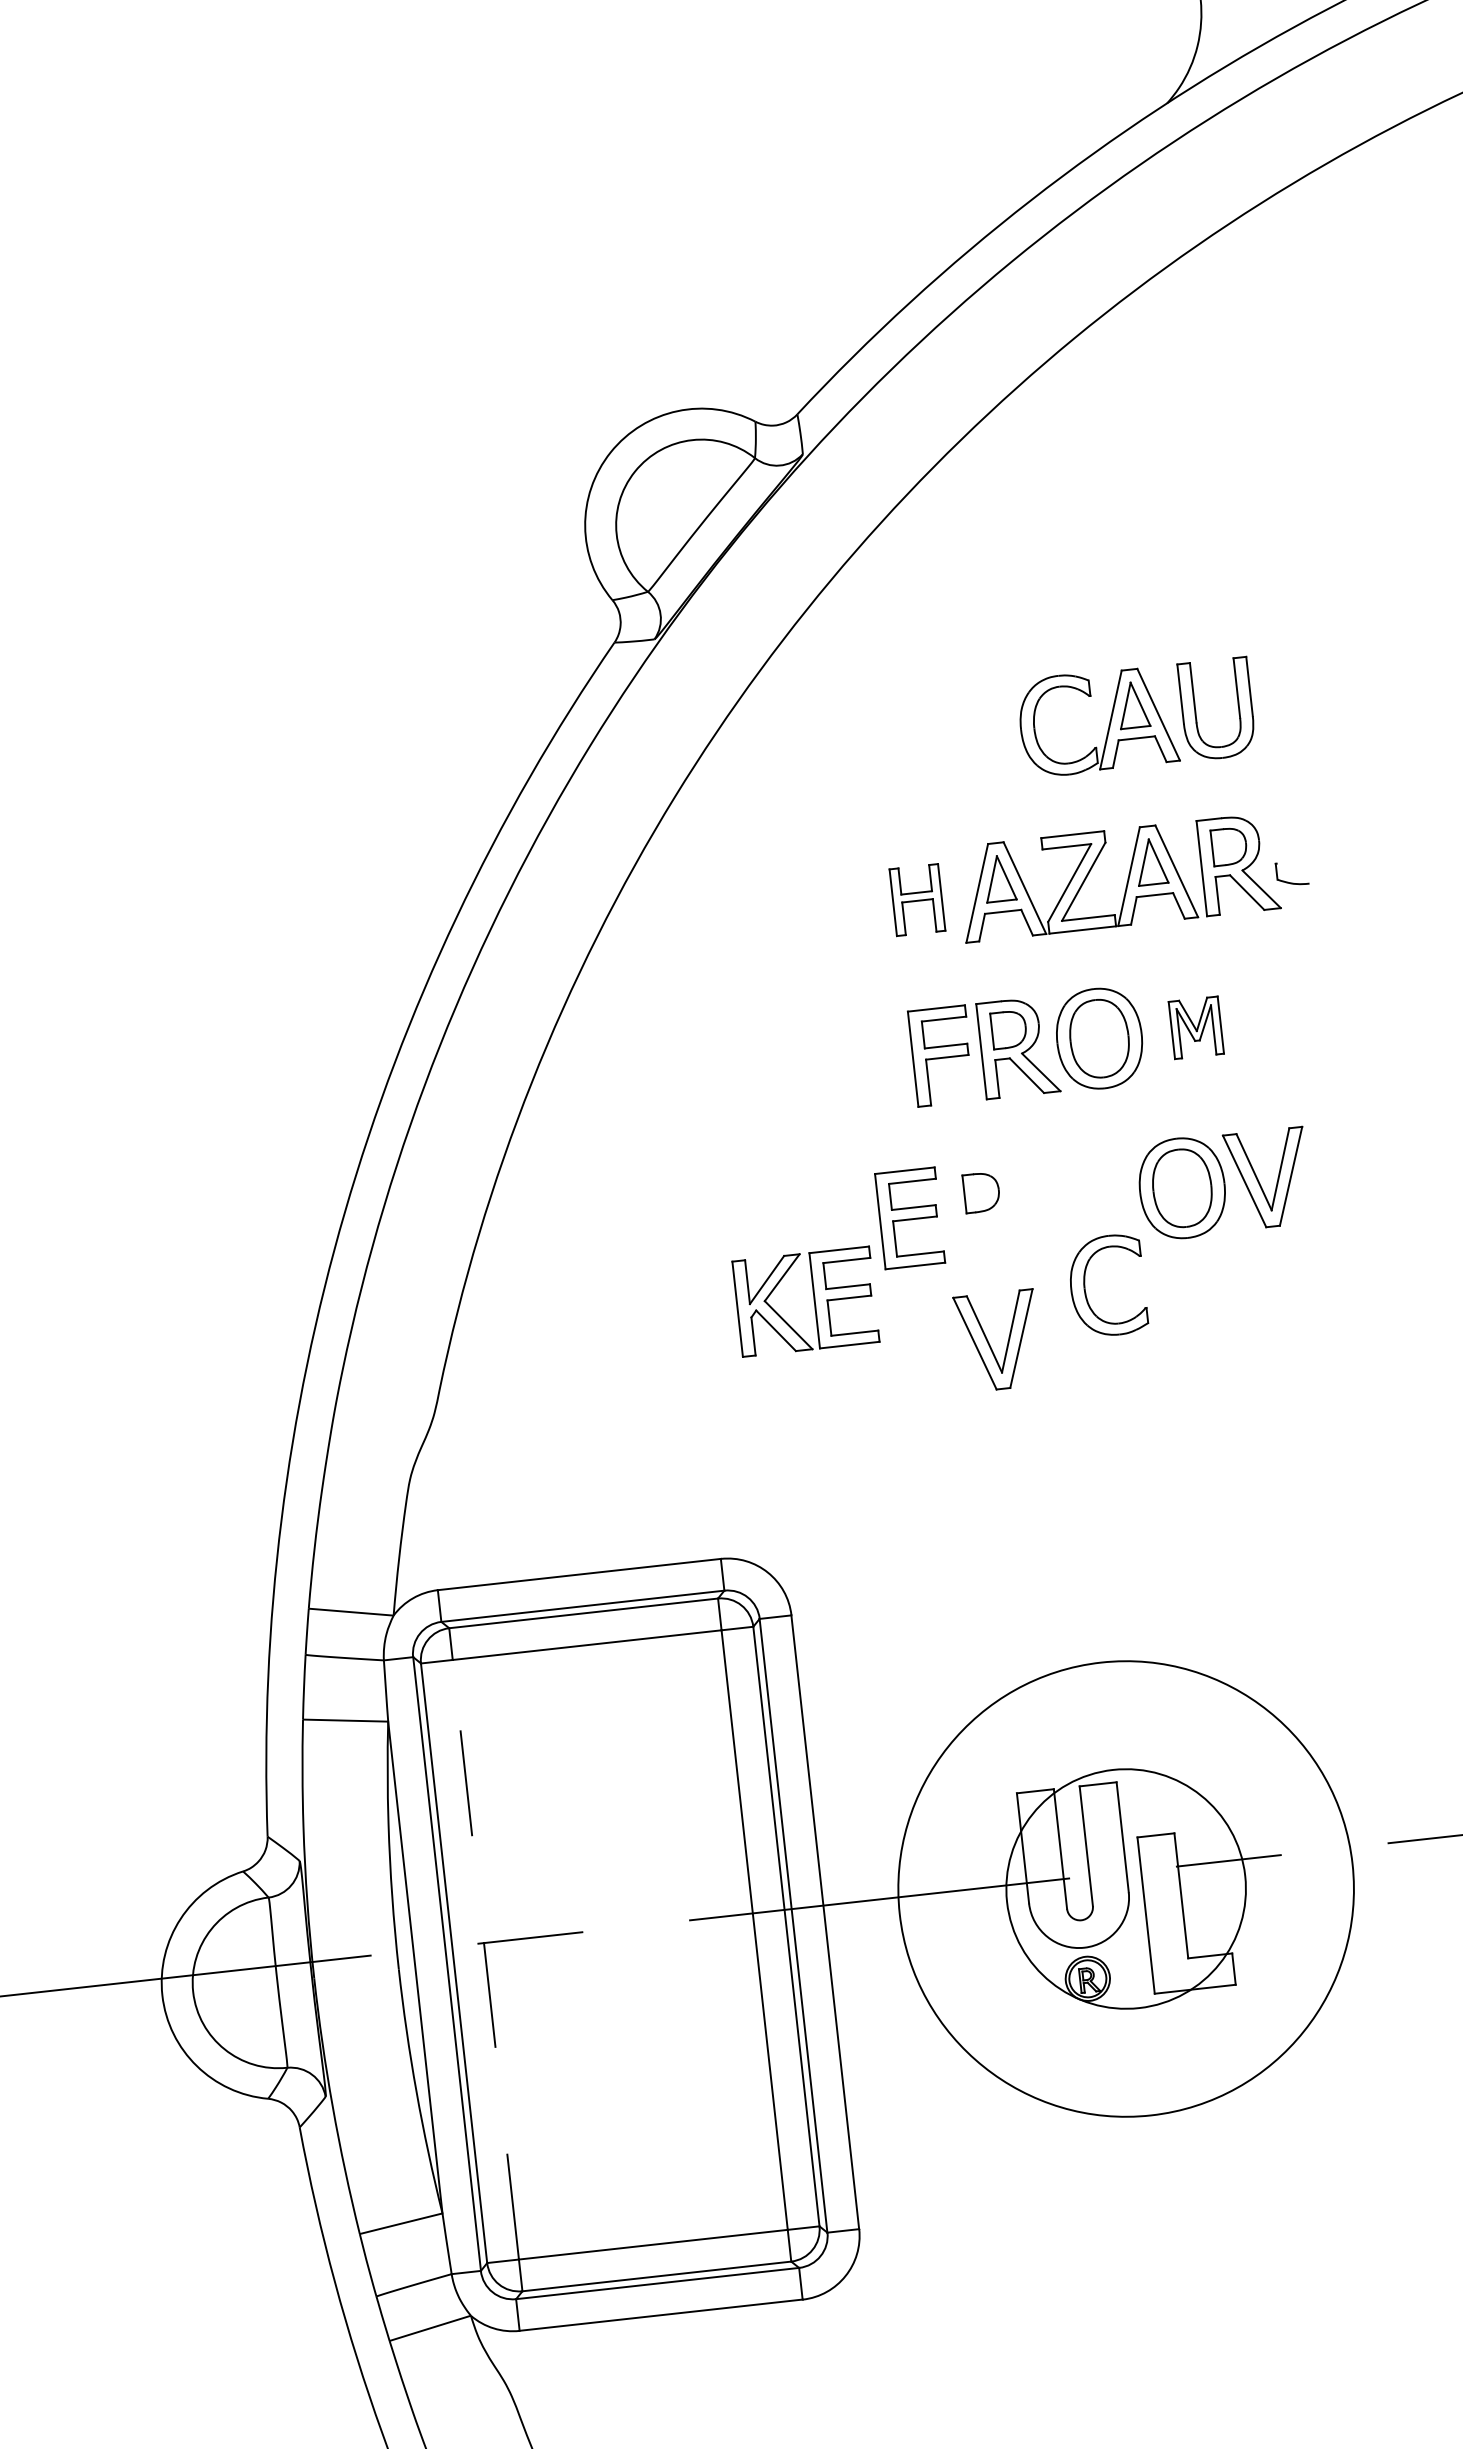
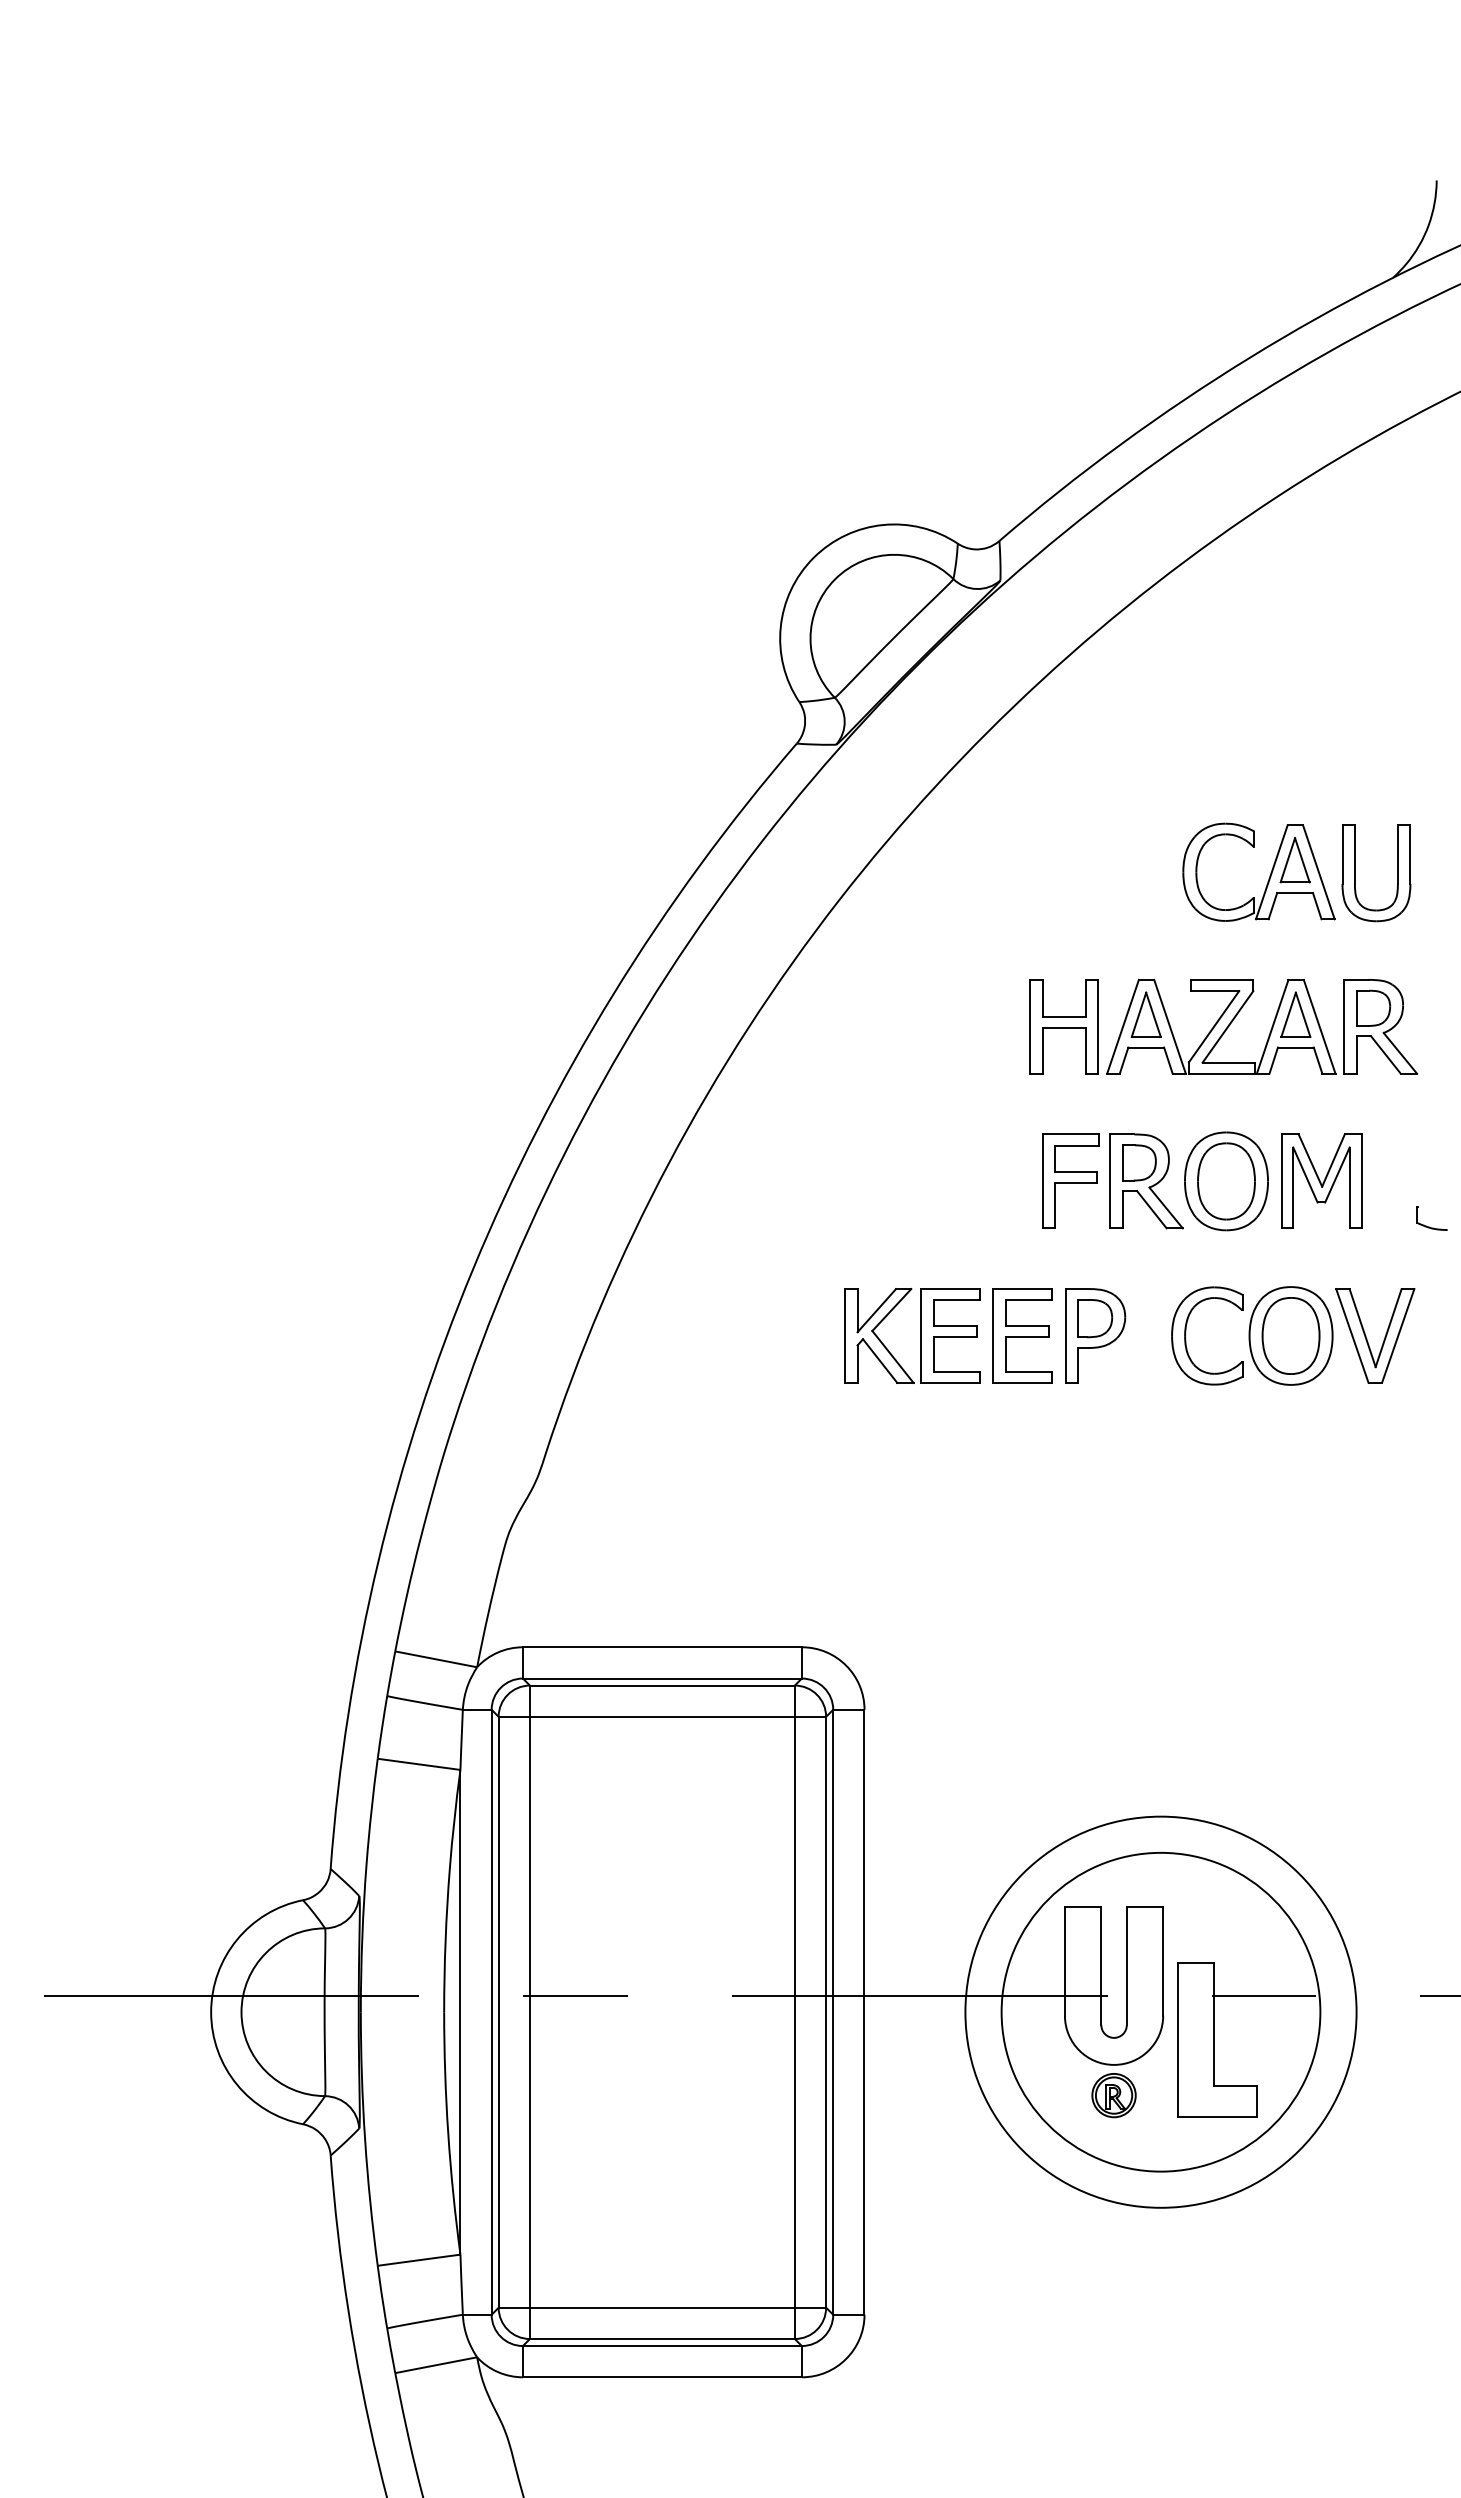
part: (1290, 882) -> (1429, 1226), moved
part: (916, 899) -> (1063, 1026), size x1.43
part: (1195, 1027) -> (1321, 1180), size x1.67
part: (983, 1209) -> (1095, 1335), added
part: (1085, 1284) -> (1186, 1332), moved
part: (814, 1300) -> (920, 1335), moved
part: (990, 1344) -> (1087, 1467), removed
circle: (1125, 1888) -> (1160, 2011), size x0.71
circle: (1125, 1888) -> (1160, 2011), size x1.67
line: (485, 1959) -> (529, 2011), dashed -> solid

